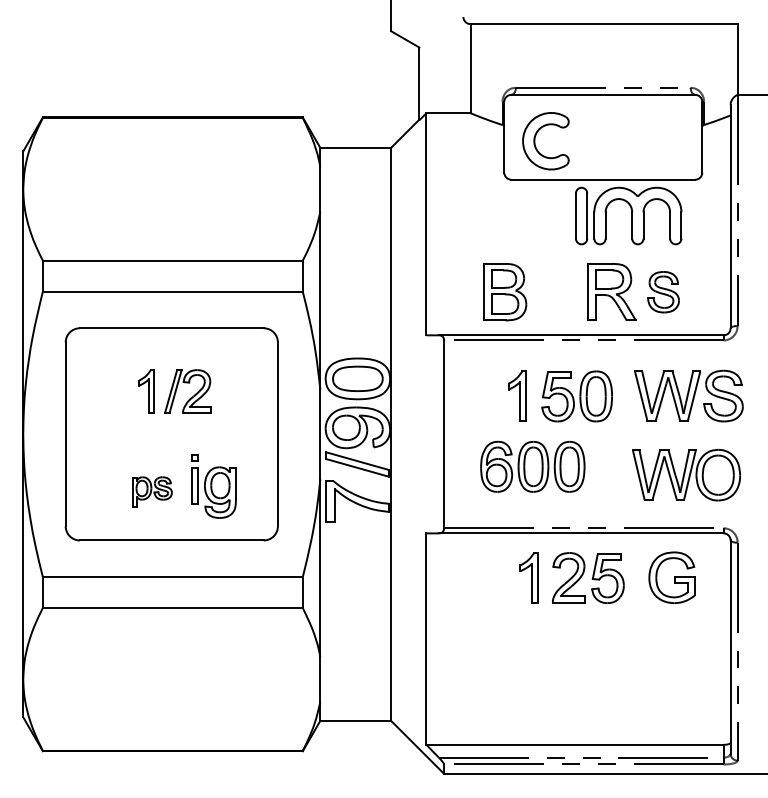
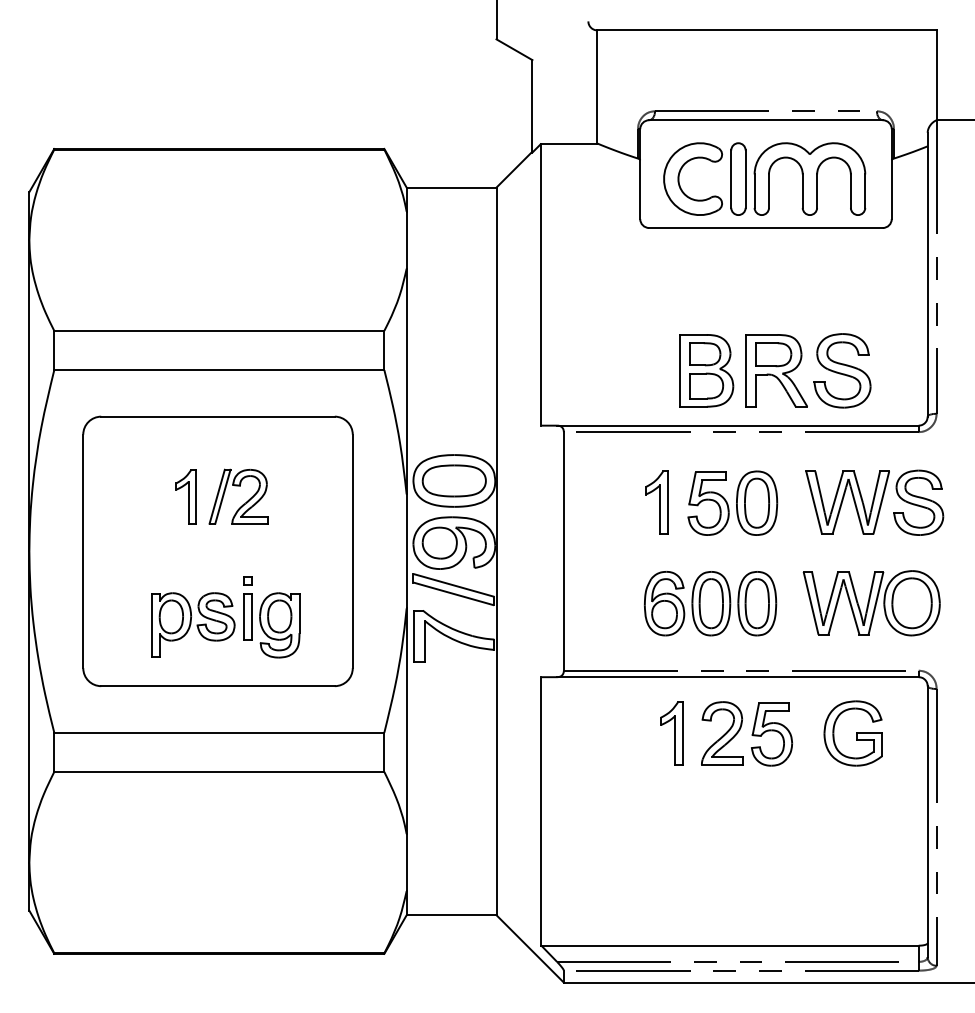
part: (628, 215) -> (798, 178), moved
part: (505, 291) -> (706, 370), moved
part: (663, 291) -> (842, 370), size x1.43
part: (532, 466) -> (710, 603), moved
part: (152, 491) -> (193, 624), size x1.67

